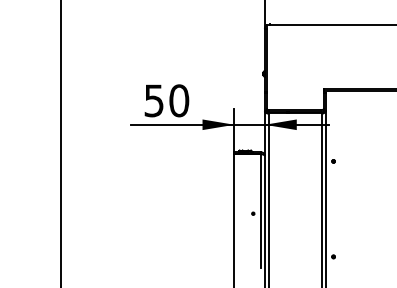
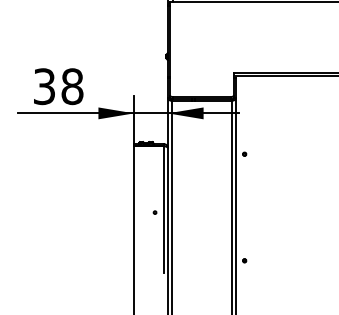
text: (167, 100) -> (59, 86), 50 -> 38

